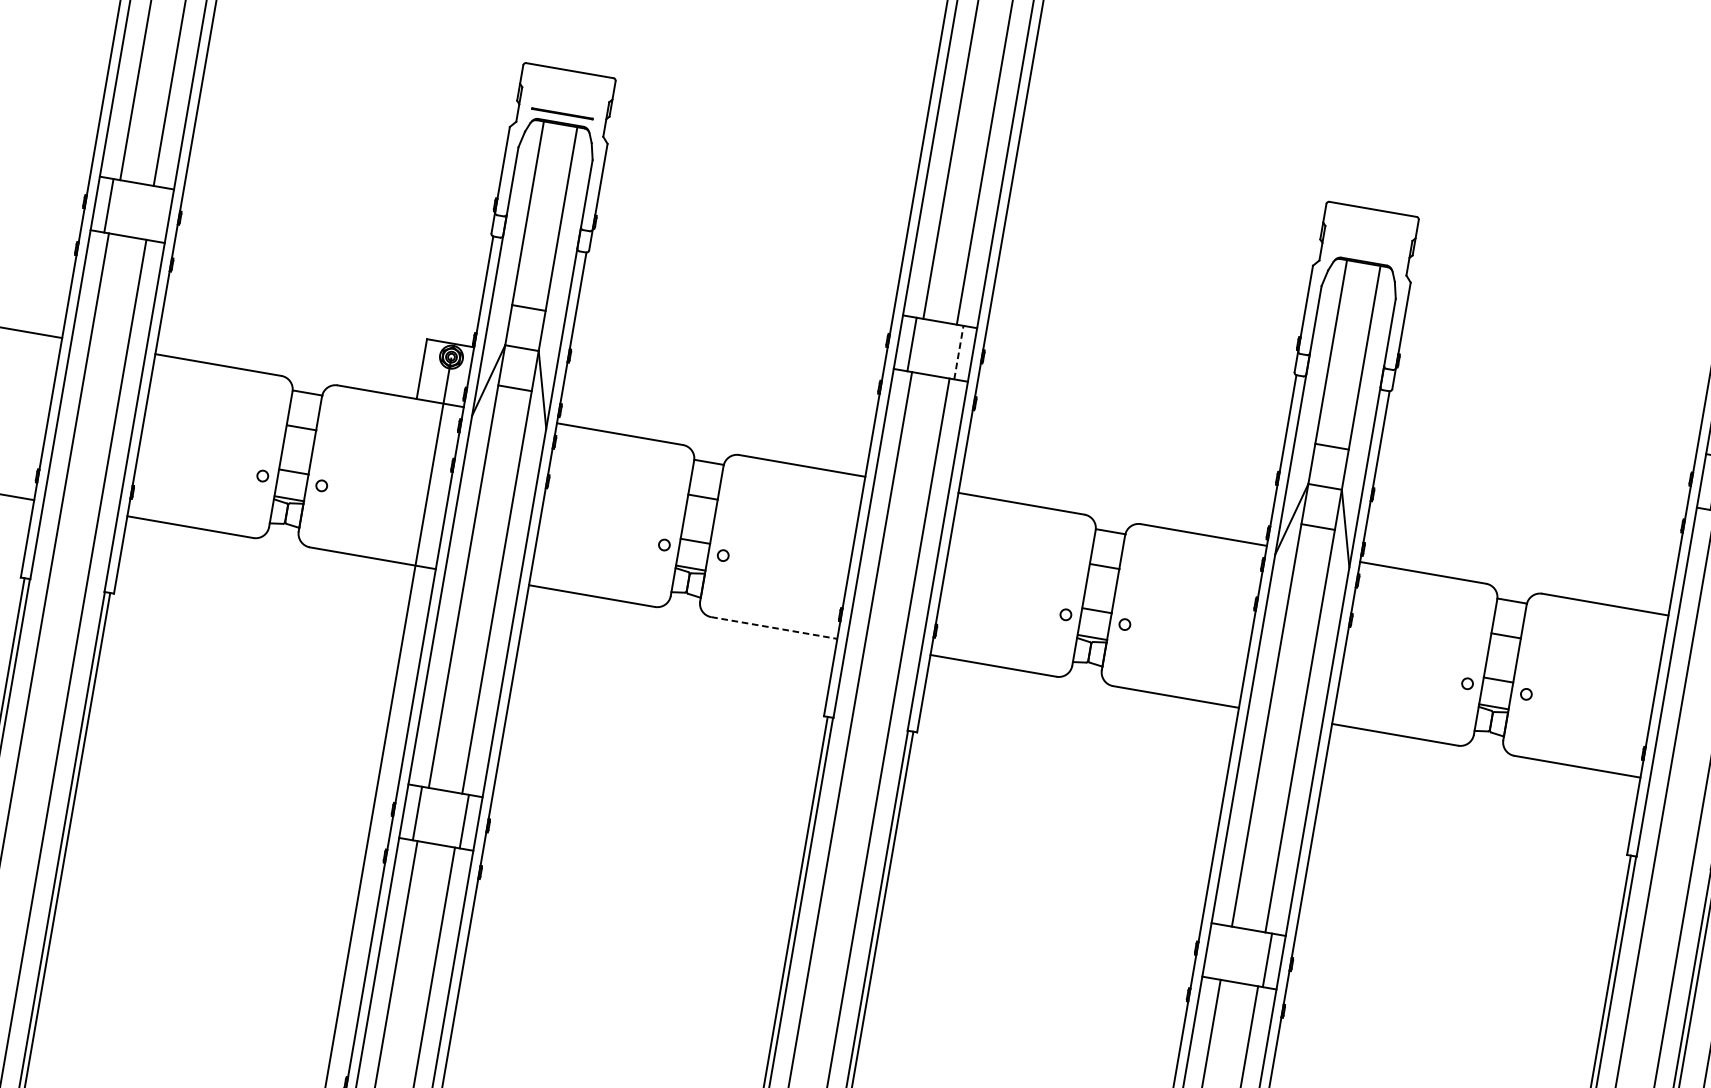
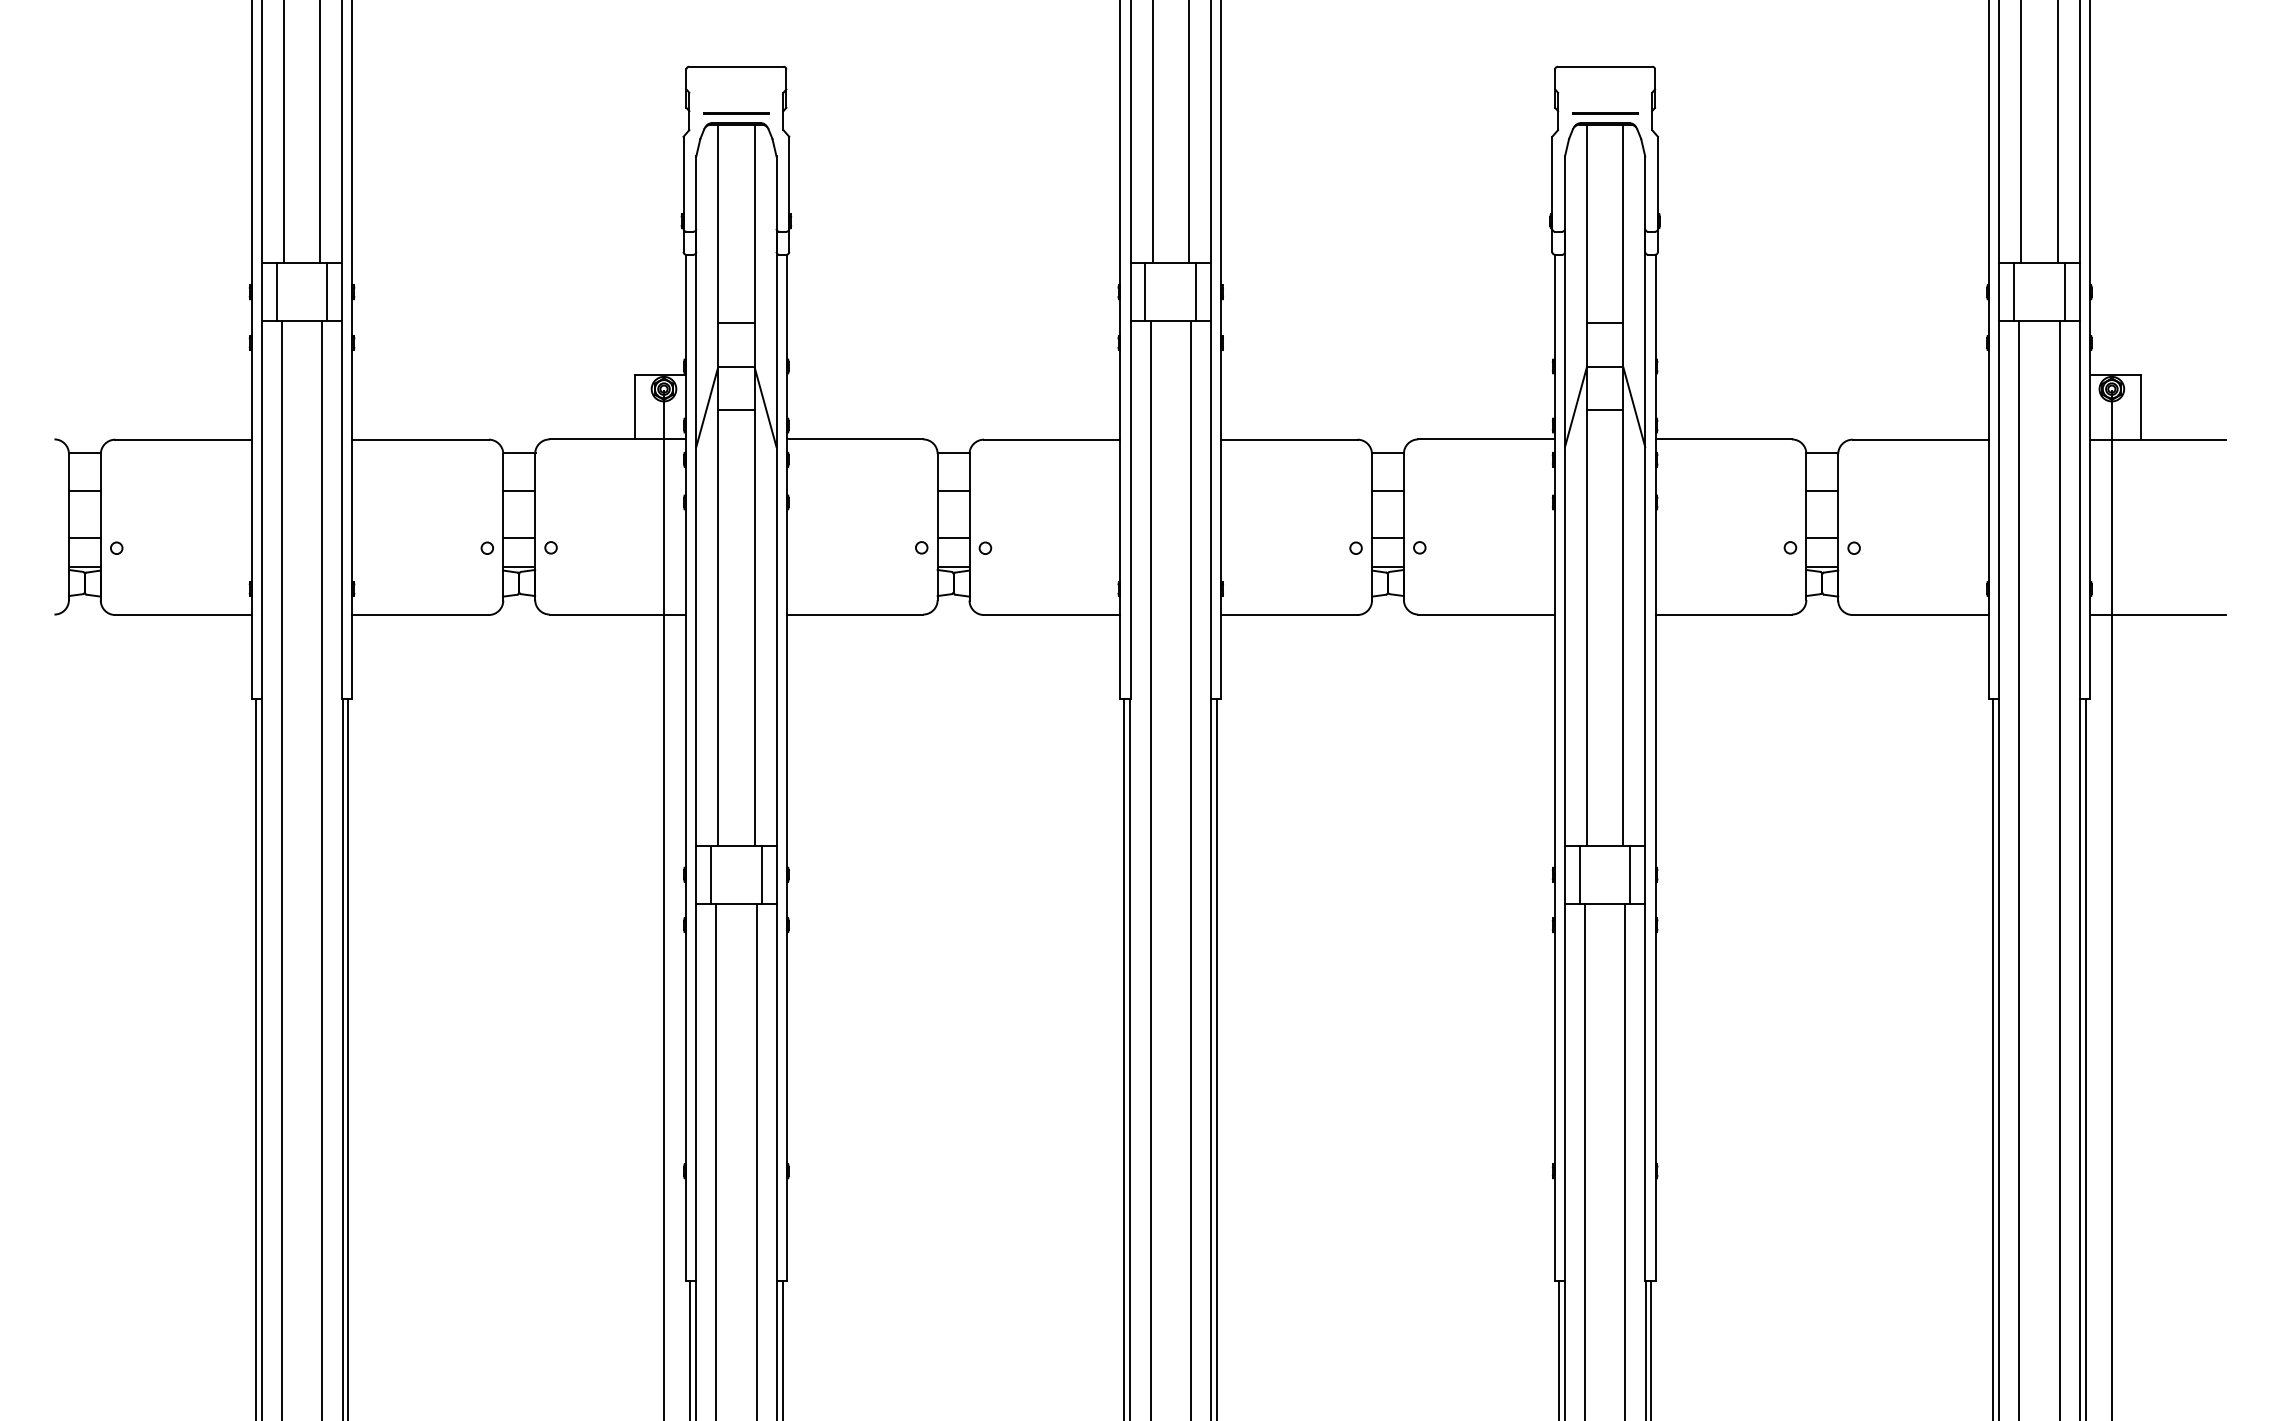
line: (155, 214) -> (327, 292), added
line: (1365, 252) -> (1605, 113), added
line: (959, 352) -> (1196, 292), dashed -> solid
line: (774, 628) -> (1052, 615), dashed -> solid
line: (1220, 952) -> (1579, 874), added

